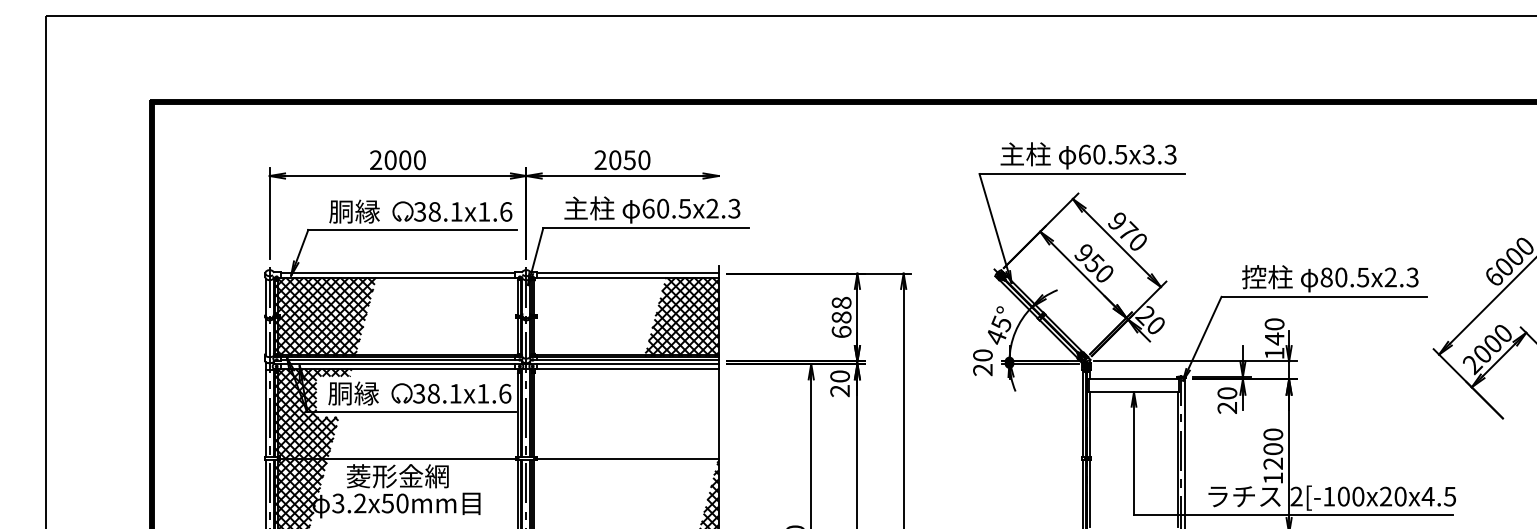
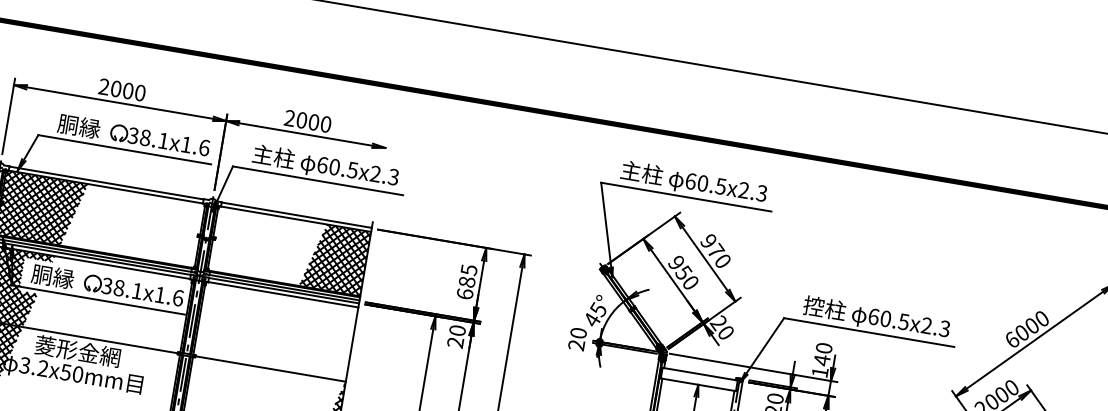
text: (1148, 154) -> (743, 190), 60.5x3.3 -> 60.5x2.3
text: (629, 159) -> (313, 121), 2050 -> 2000
text: (1326, 277) -> (873, 316), 80.5x2.3 -> 60.5x2.3
text: (841, 302) -> (469, 269), 688 -> 685

